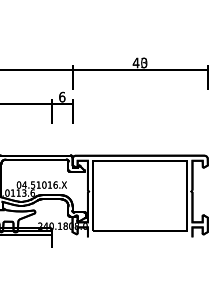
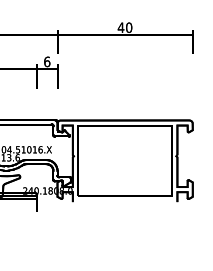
text: (144, 62) -> (129, 27), 43 -> 40

